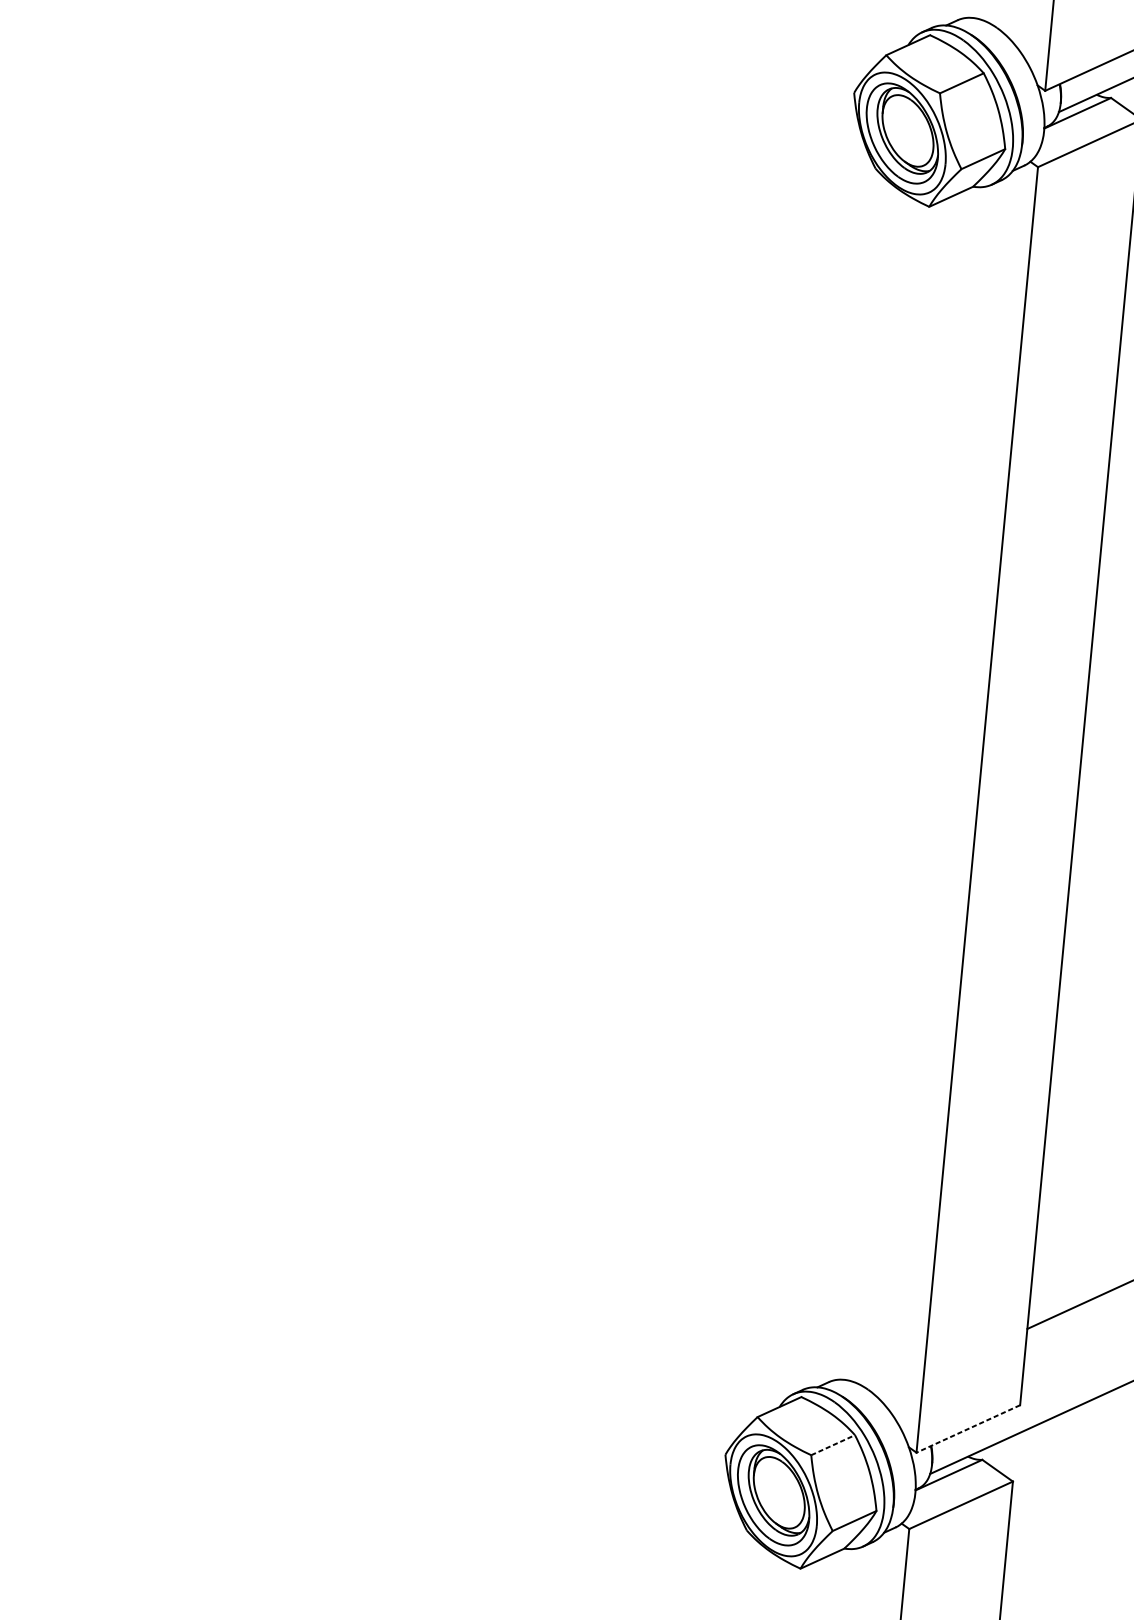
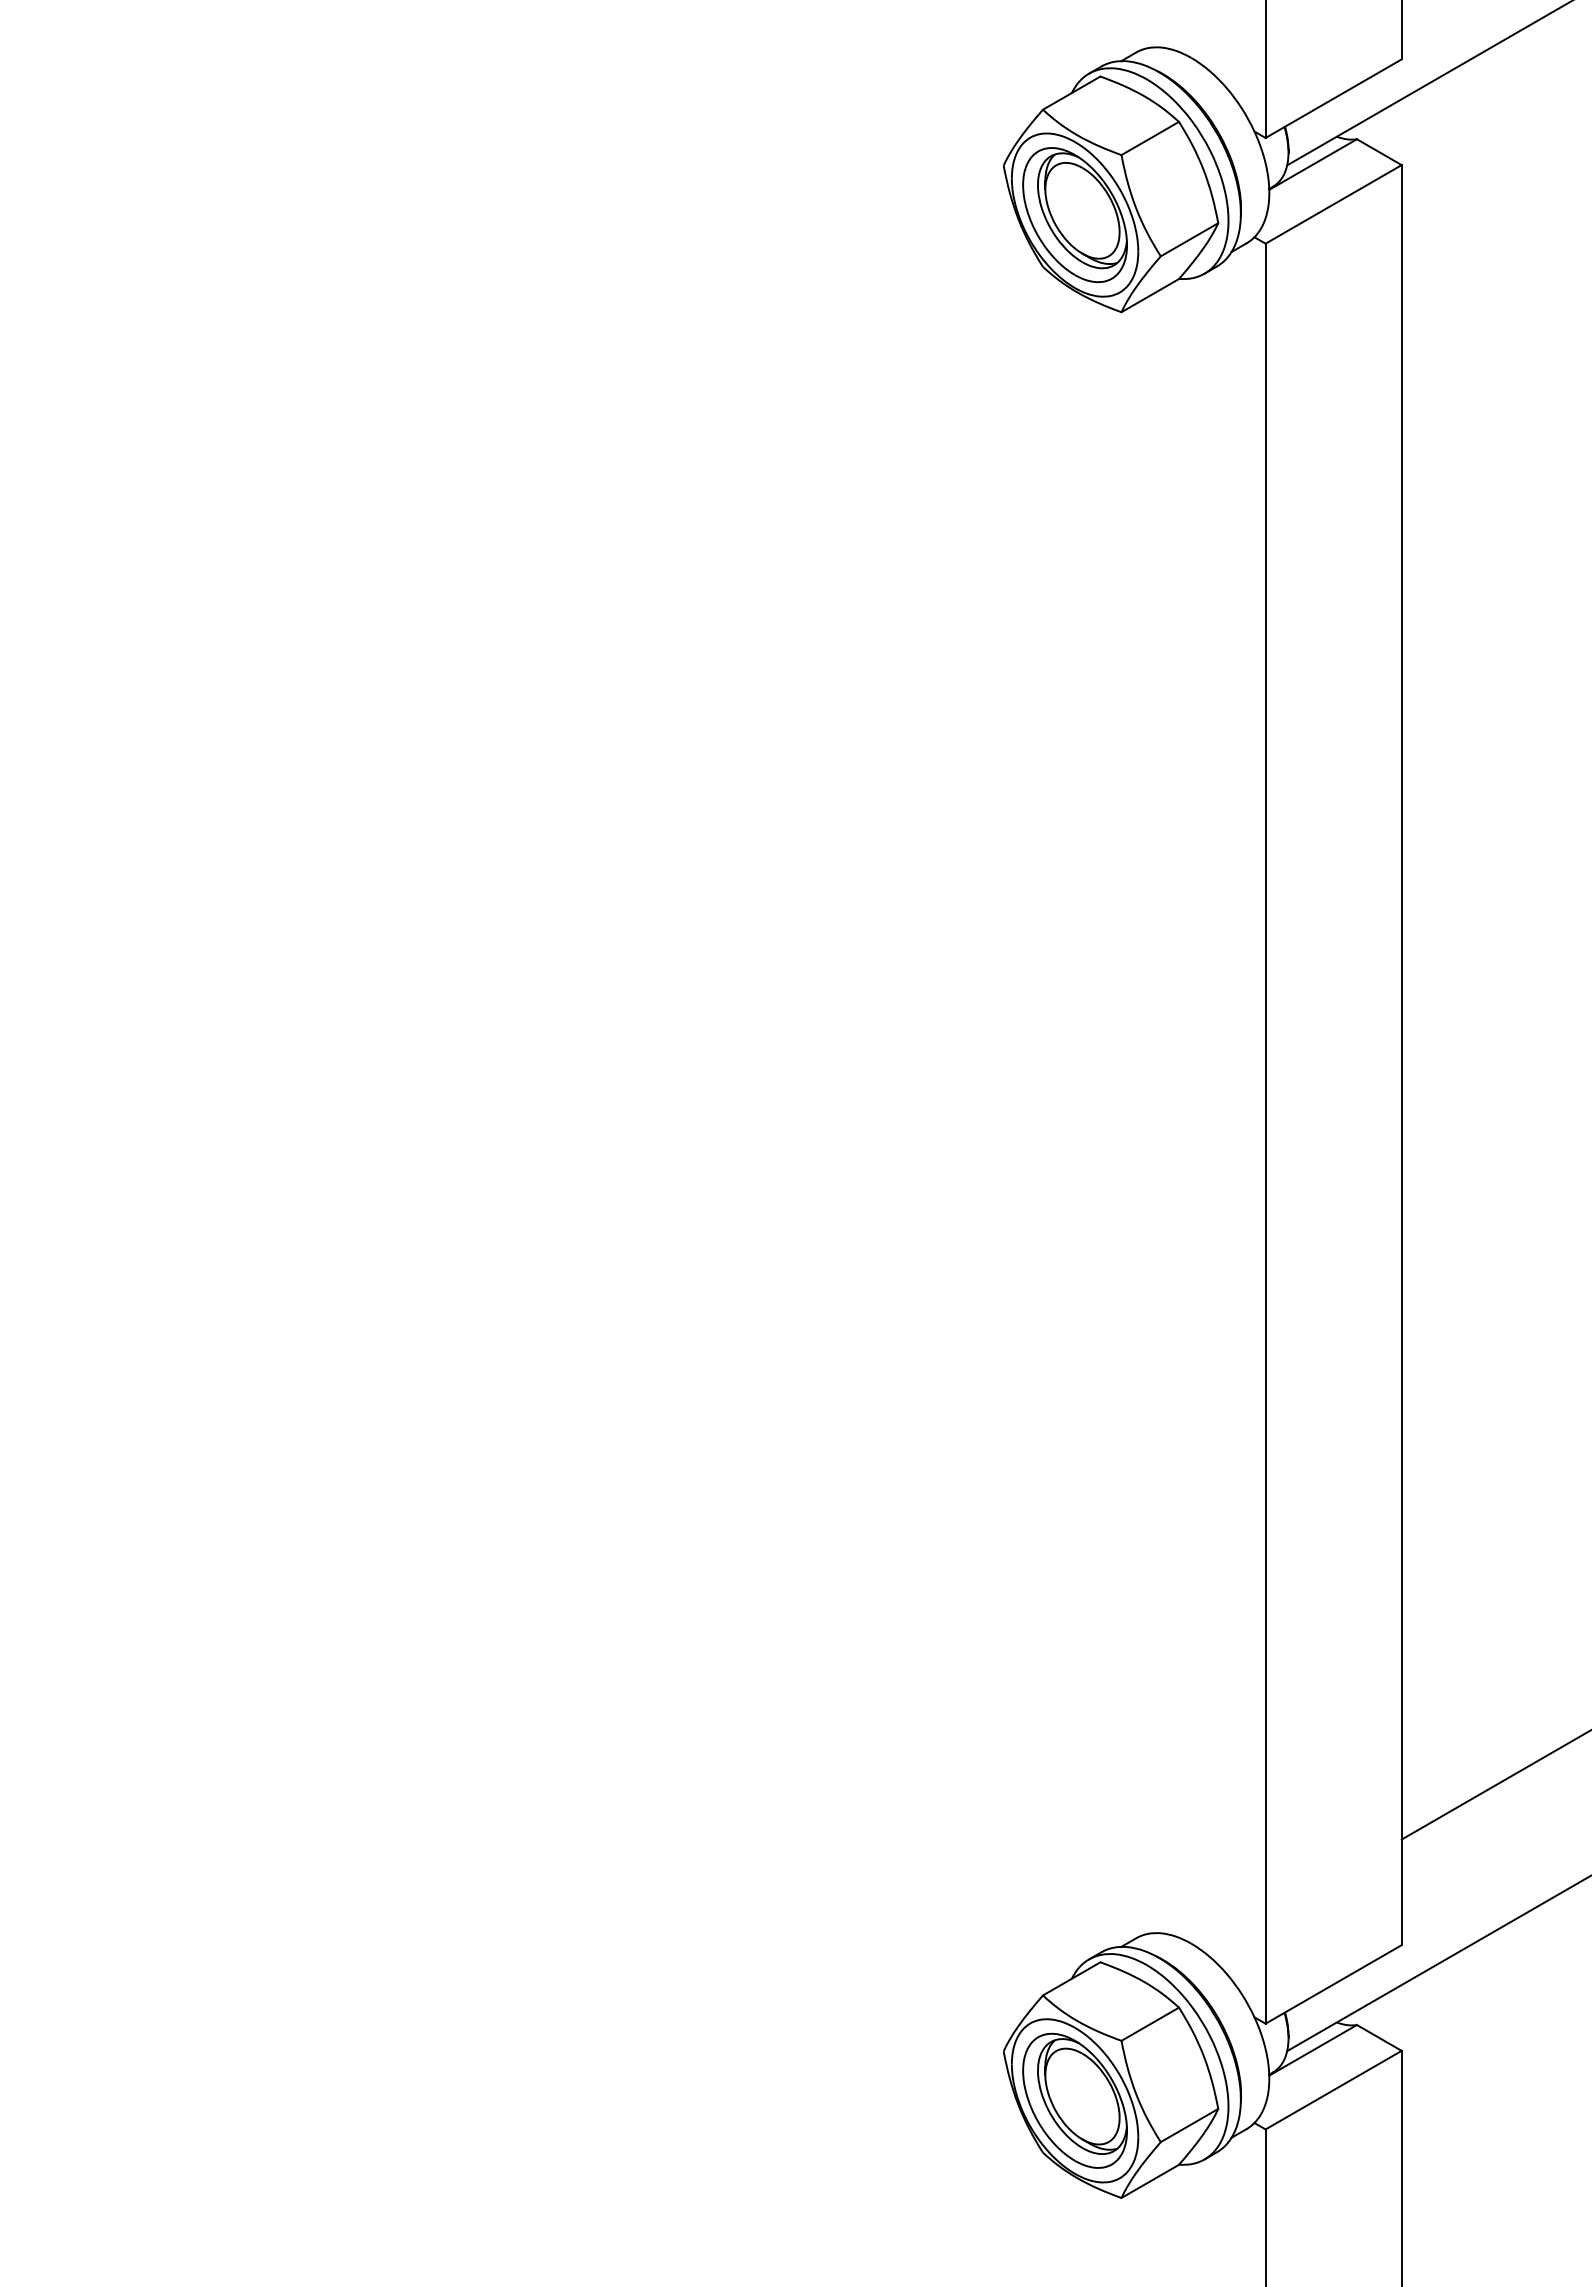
line: (968, 1428) -> (1333, 1984), dashed -> solid
line: (833, 1445) -> (1150, 2024), dashed -> solid

